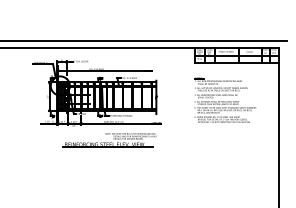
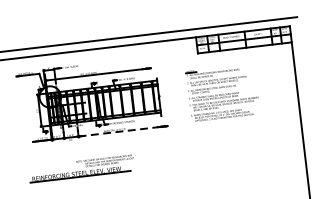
part: (225, 99) -> (223, 92), moved
line: (119, 123) -> (121, 131), solid -> dashed
part: (109, 140) -> (81, 168), moved

